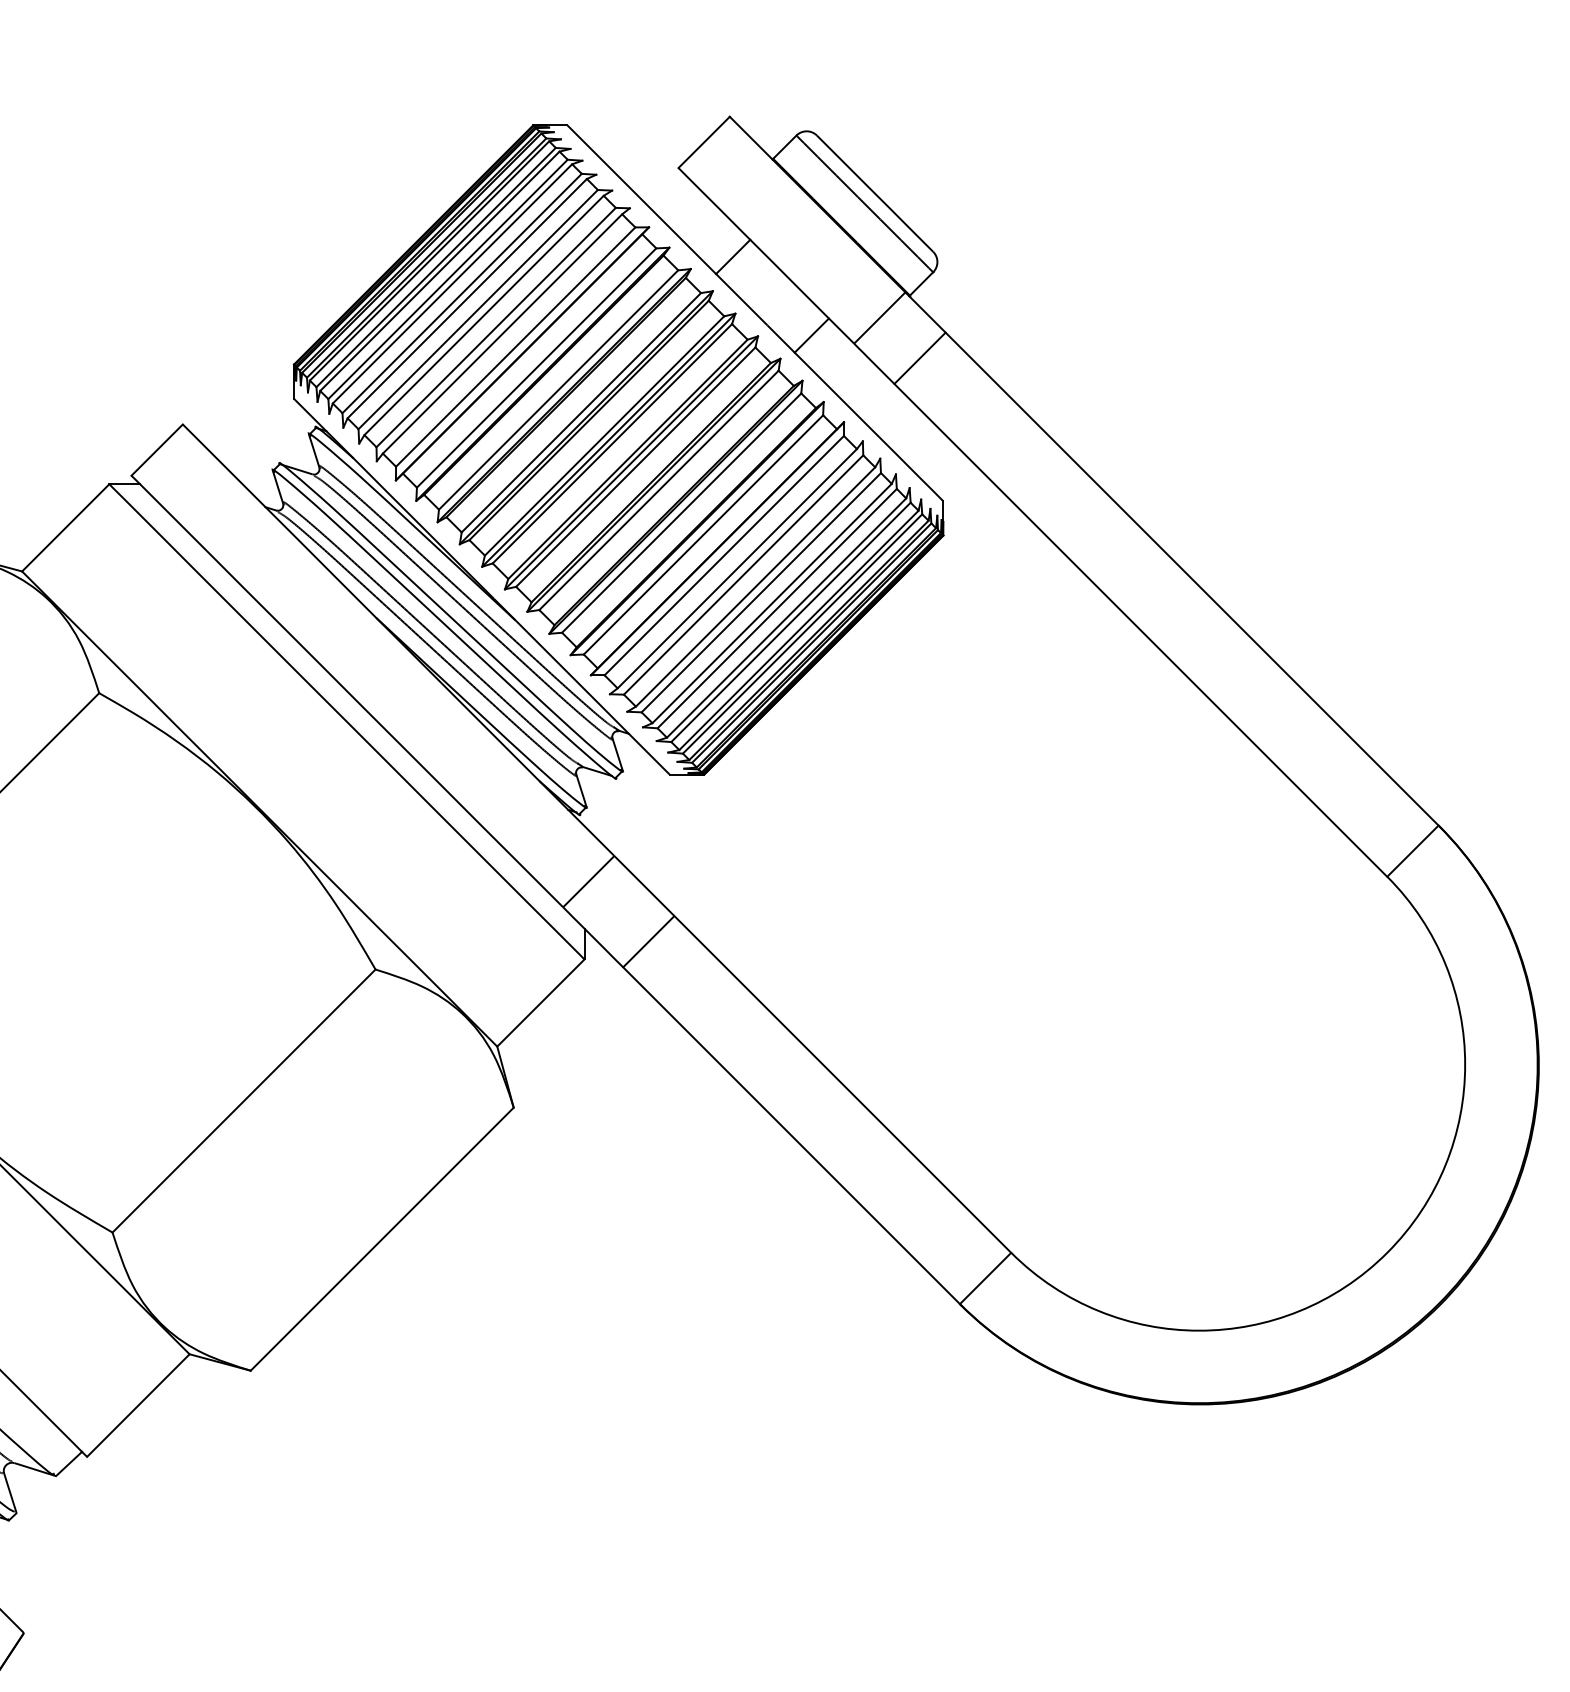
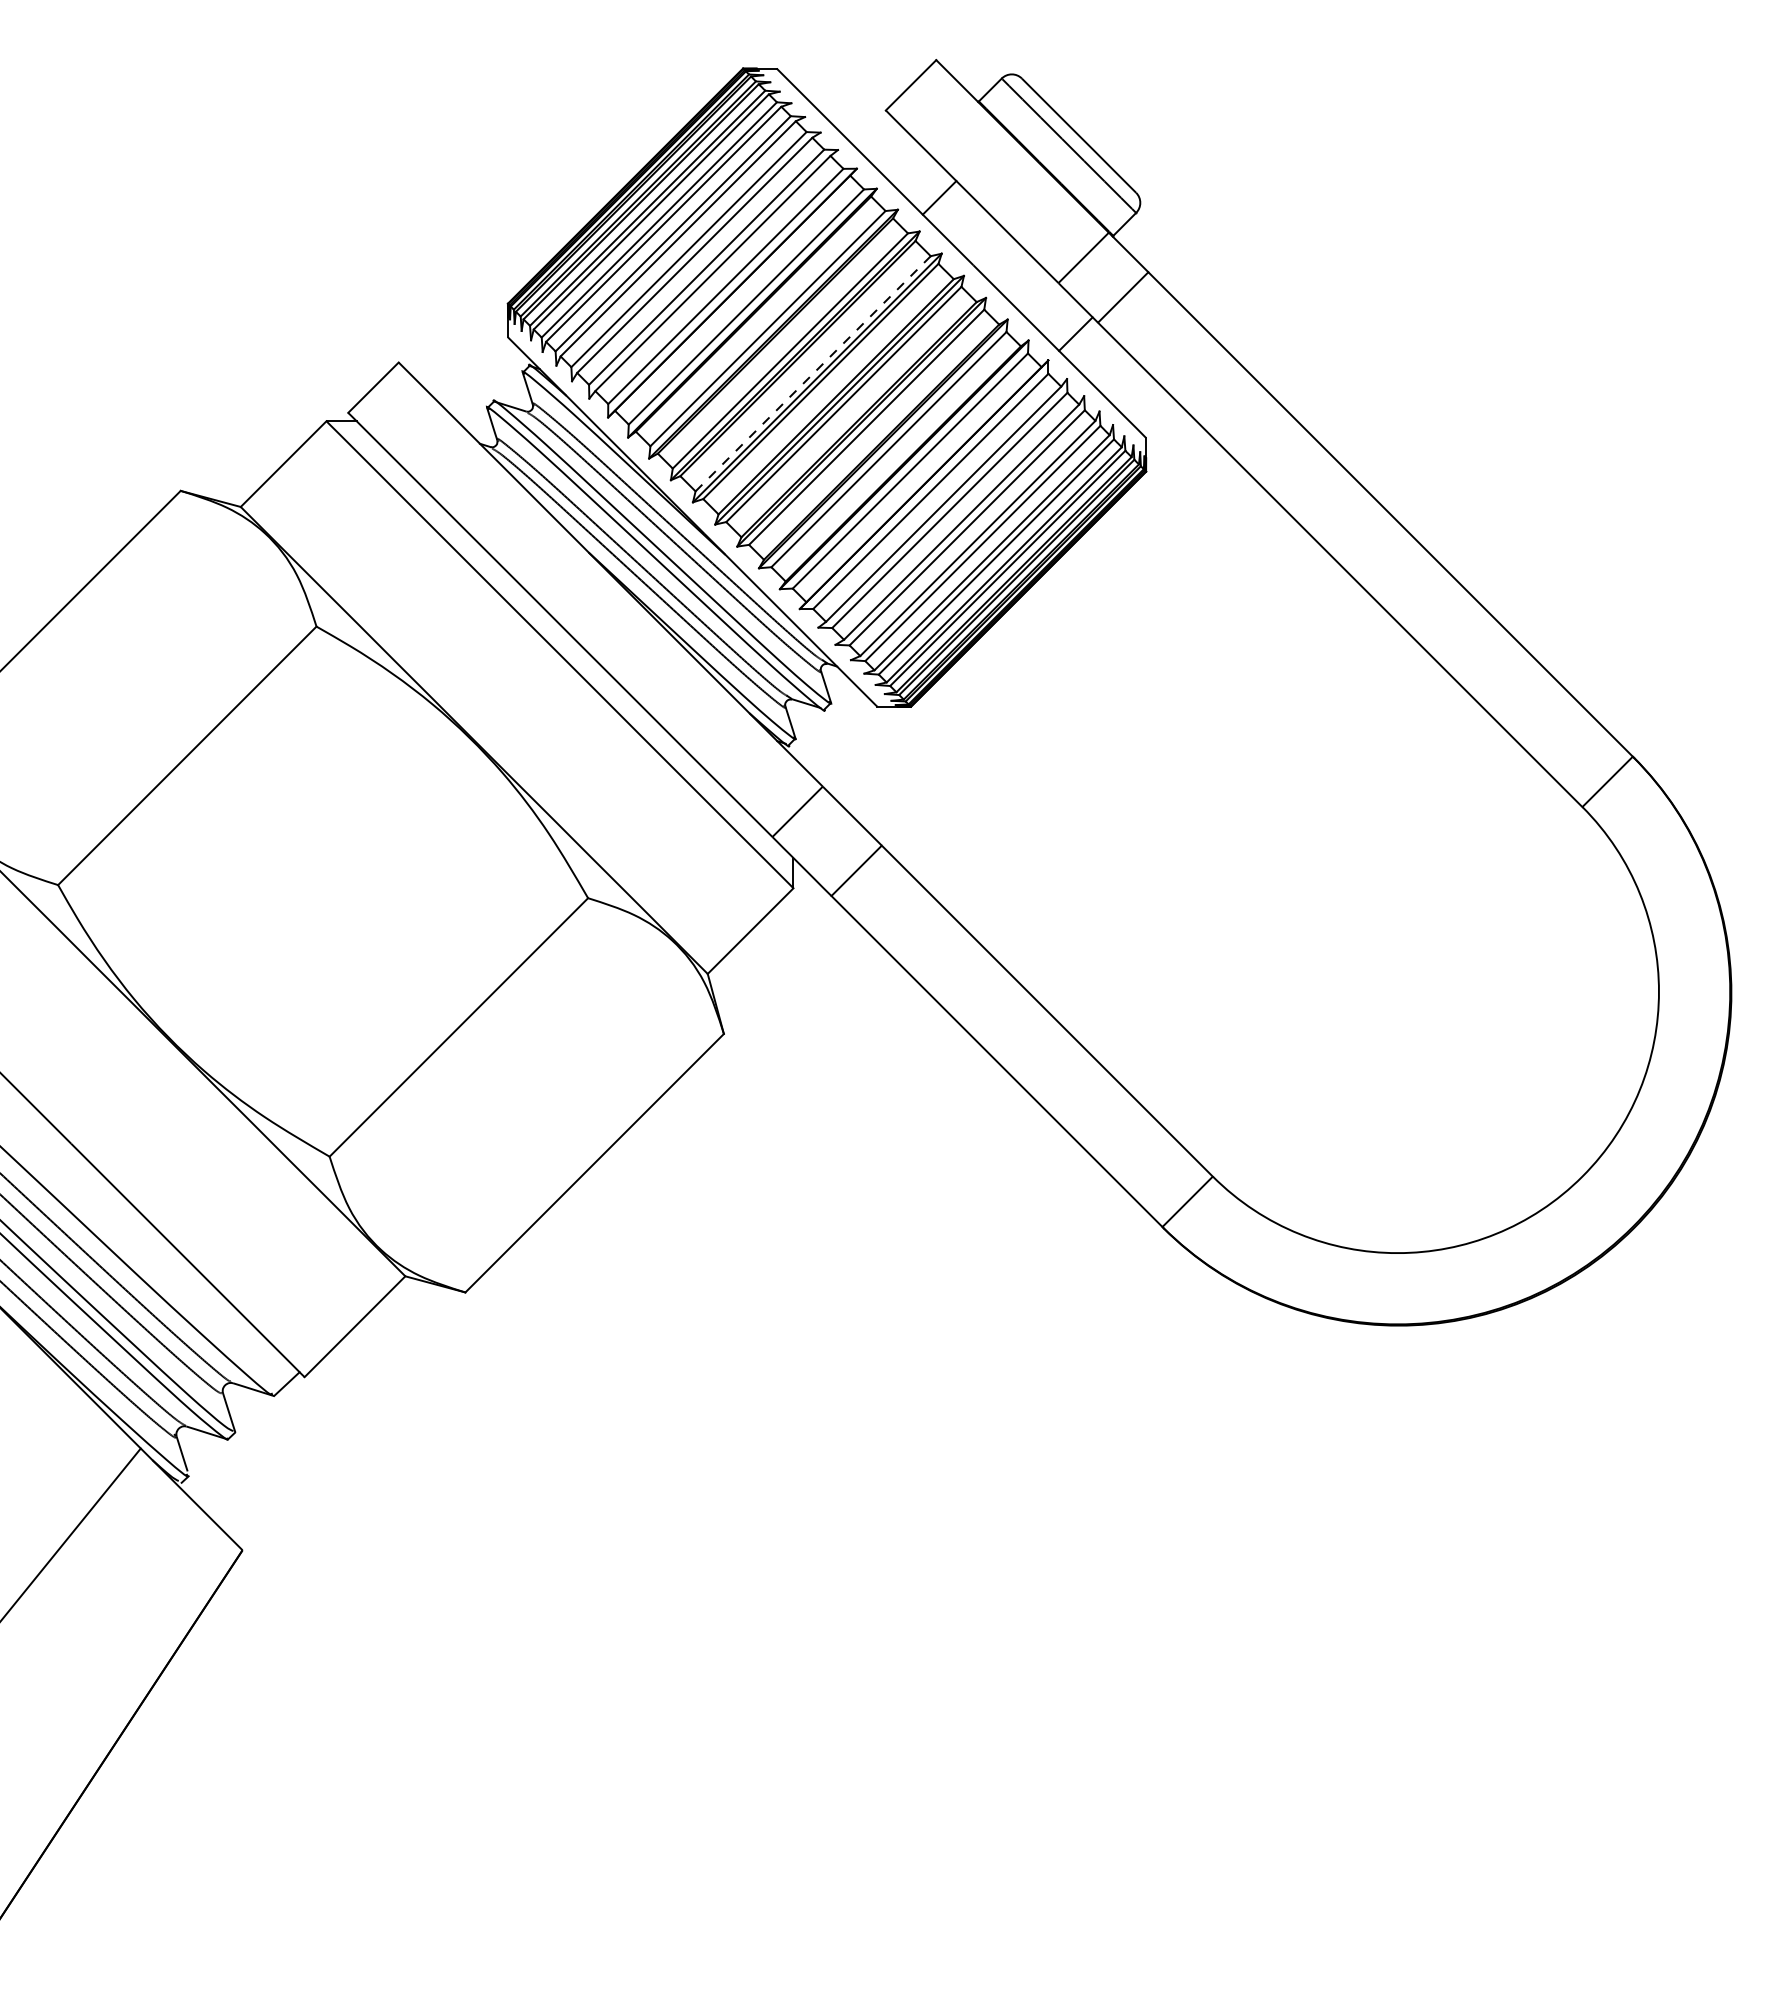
line: (811, 334) -> (1075, 333), moved
line: (604, 435) -> (813, 373), solid -> dashed

